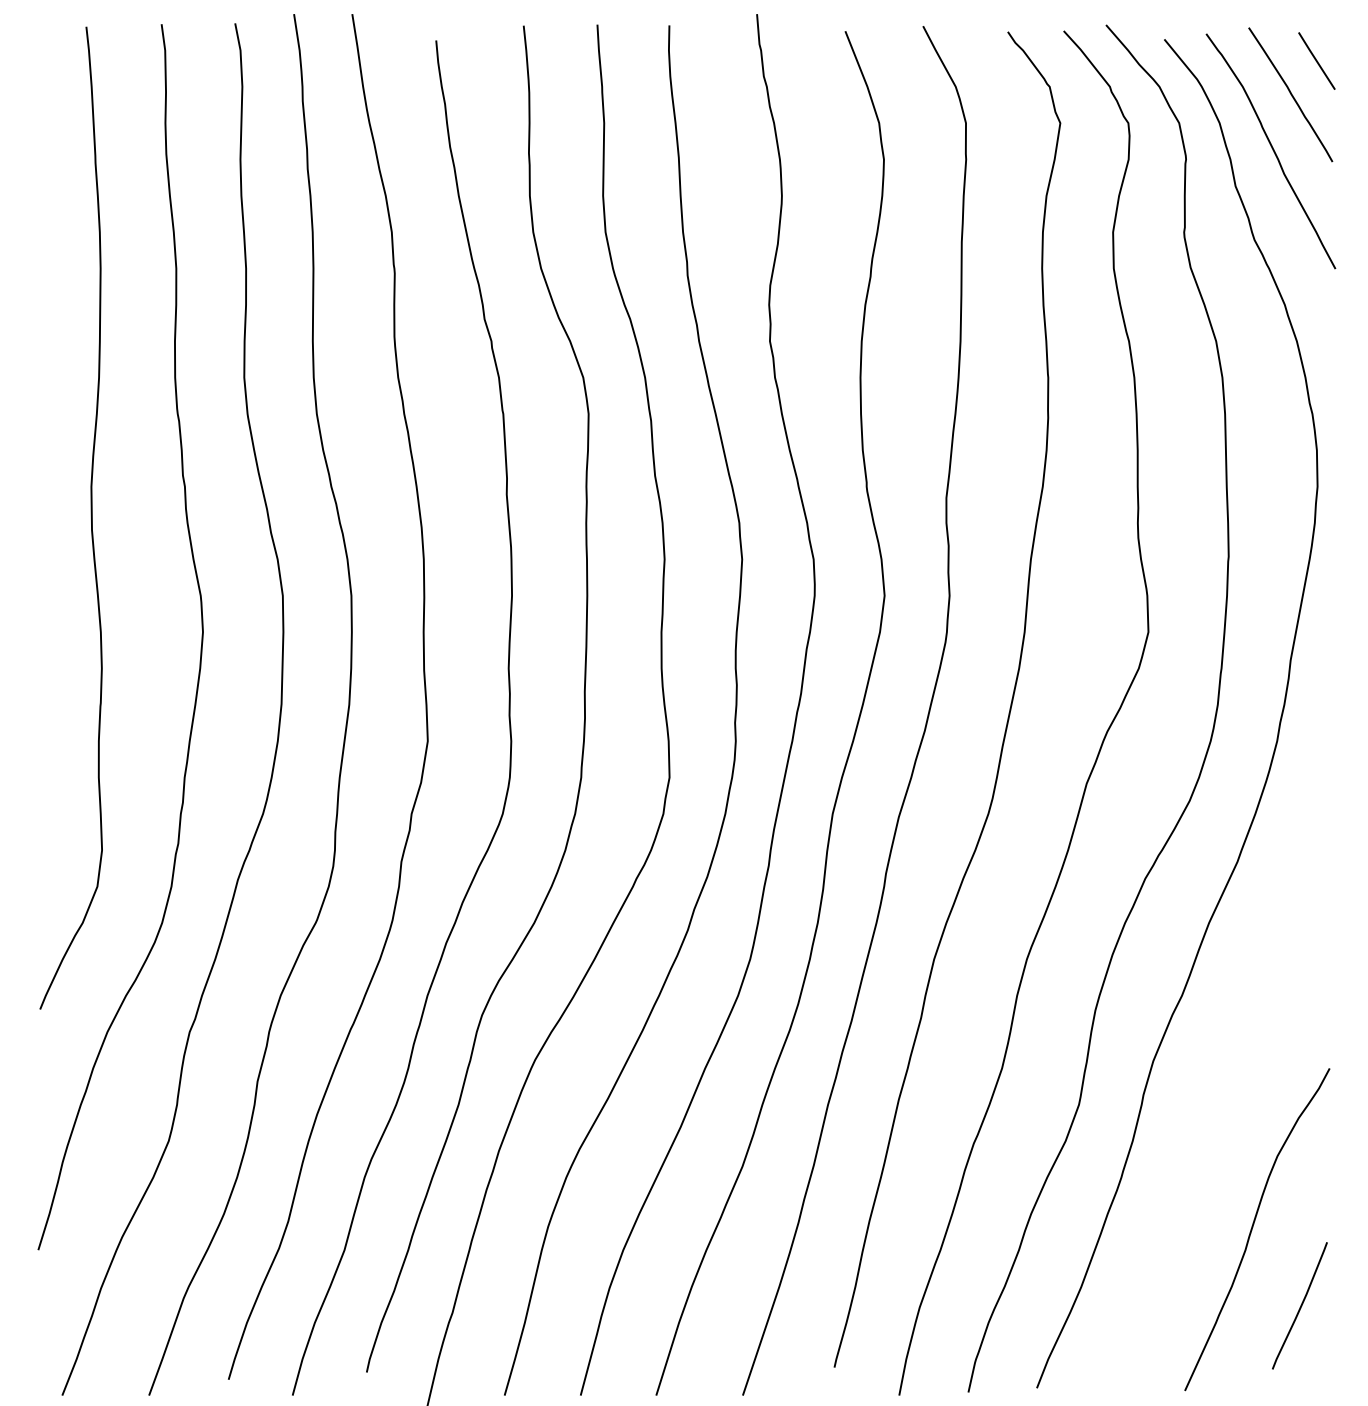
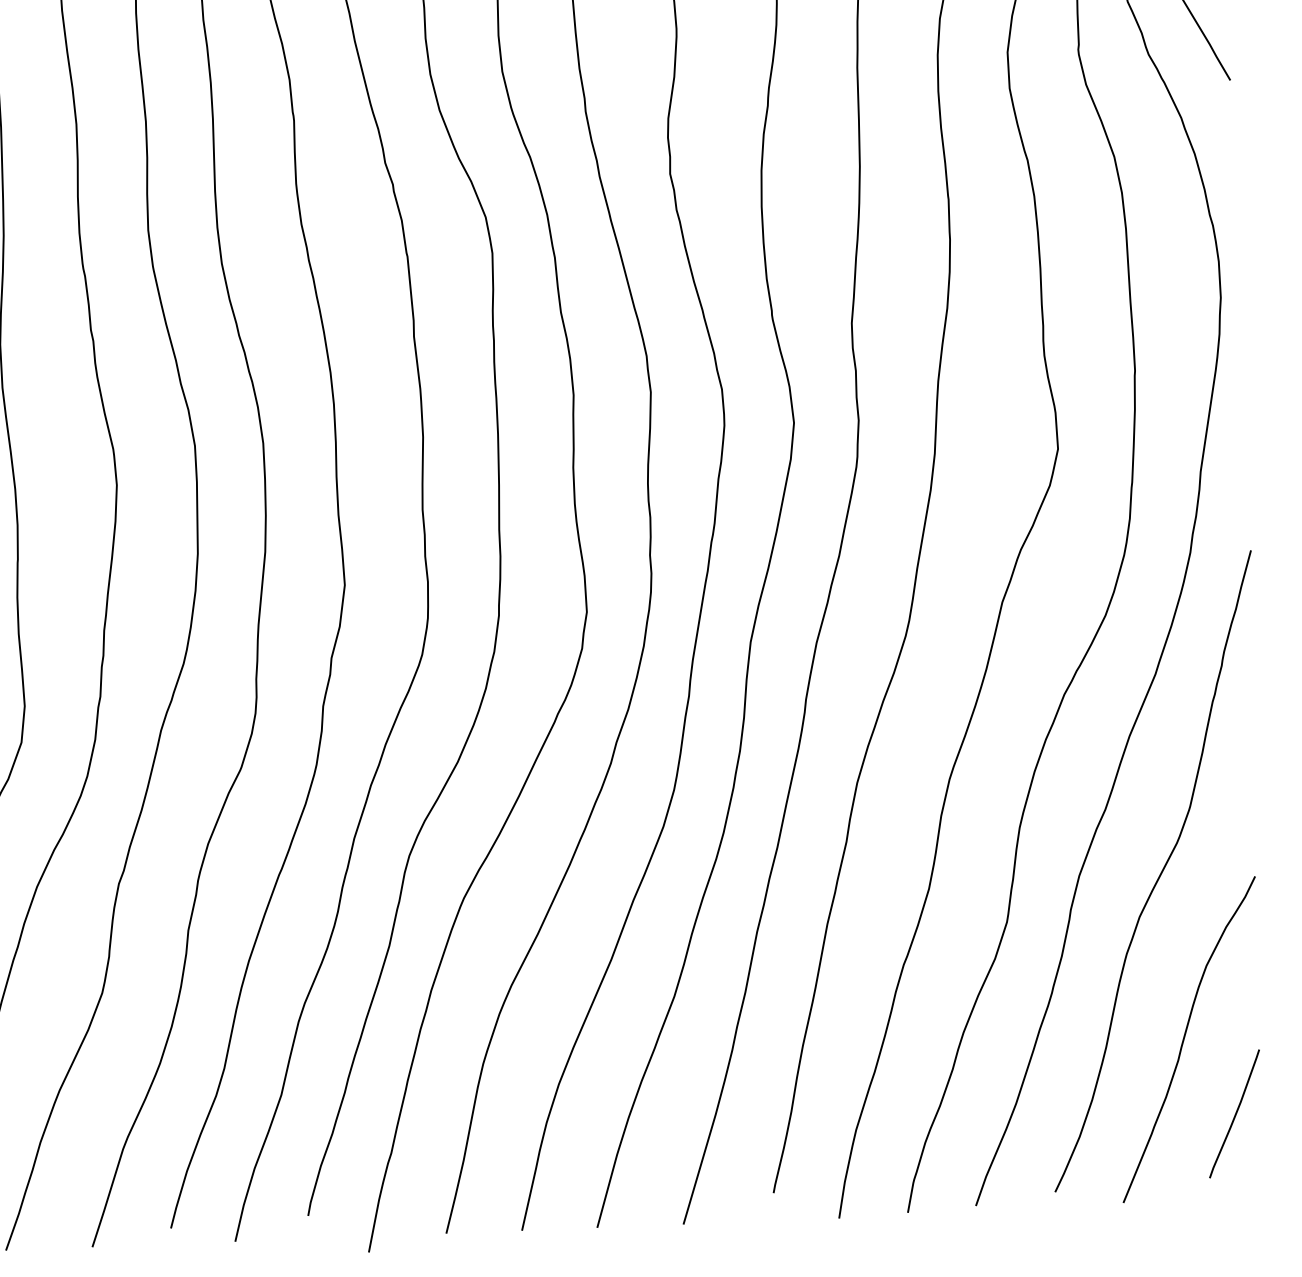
curve: (1233, 1063) -> (1159, 875), added

